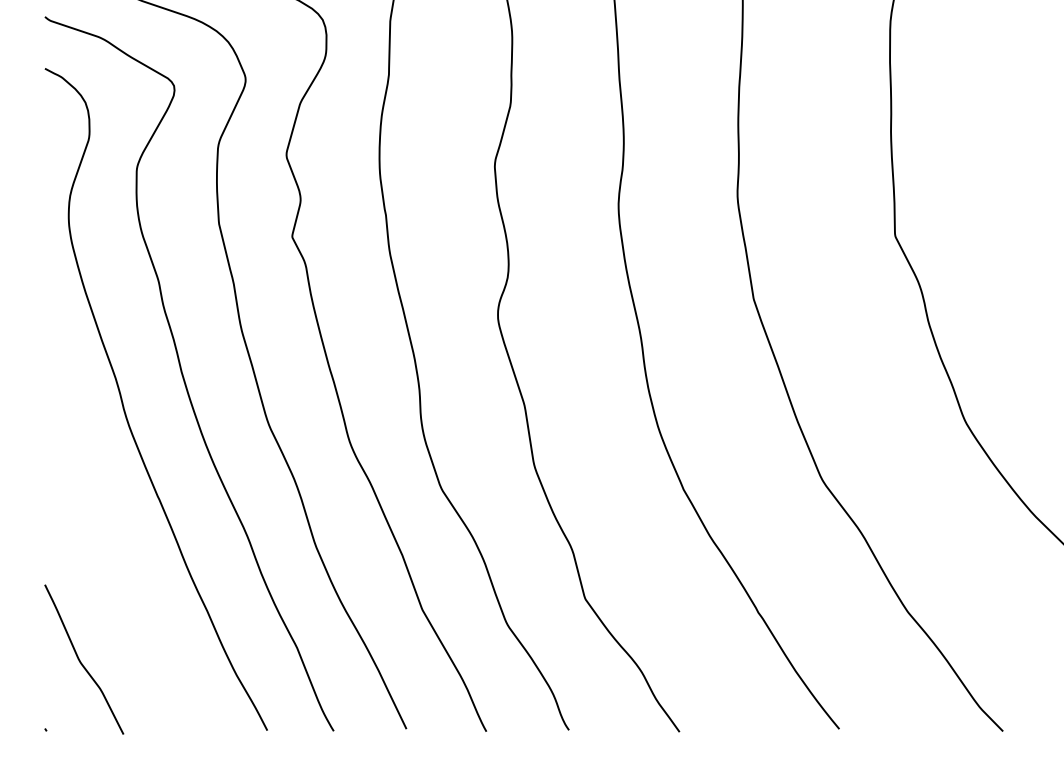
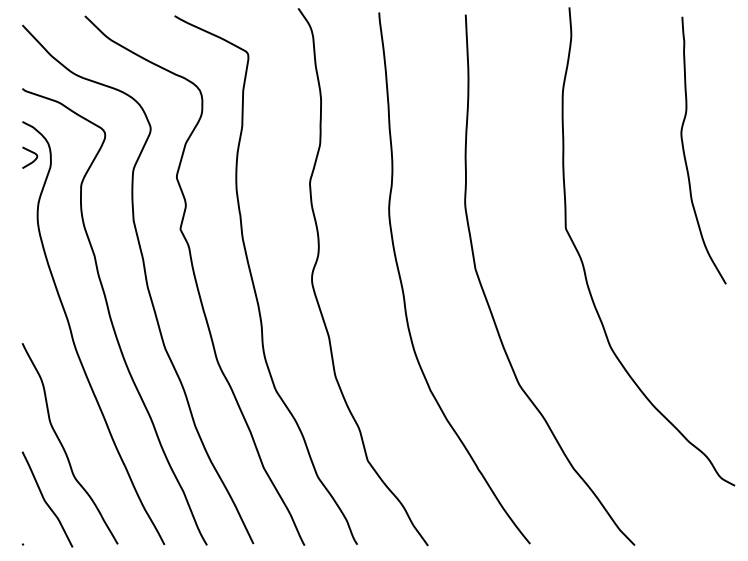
curve: (59, 130) -> (31, 161), added
curve: (109, 575) -> (63, 445), added

